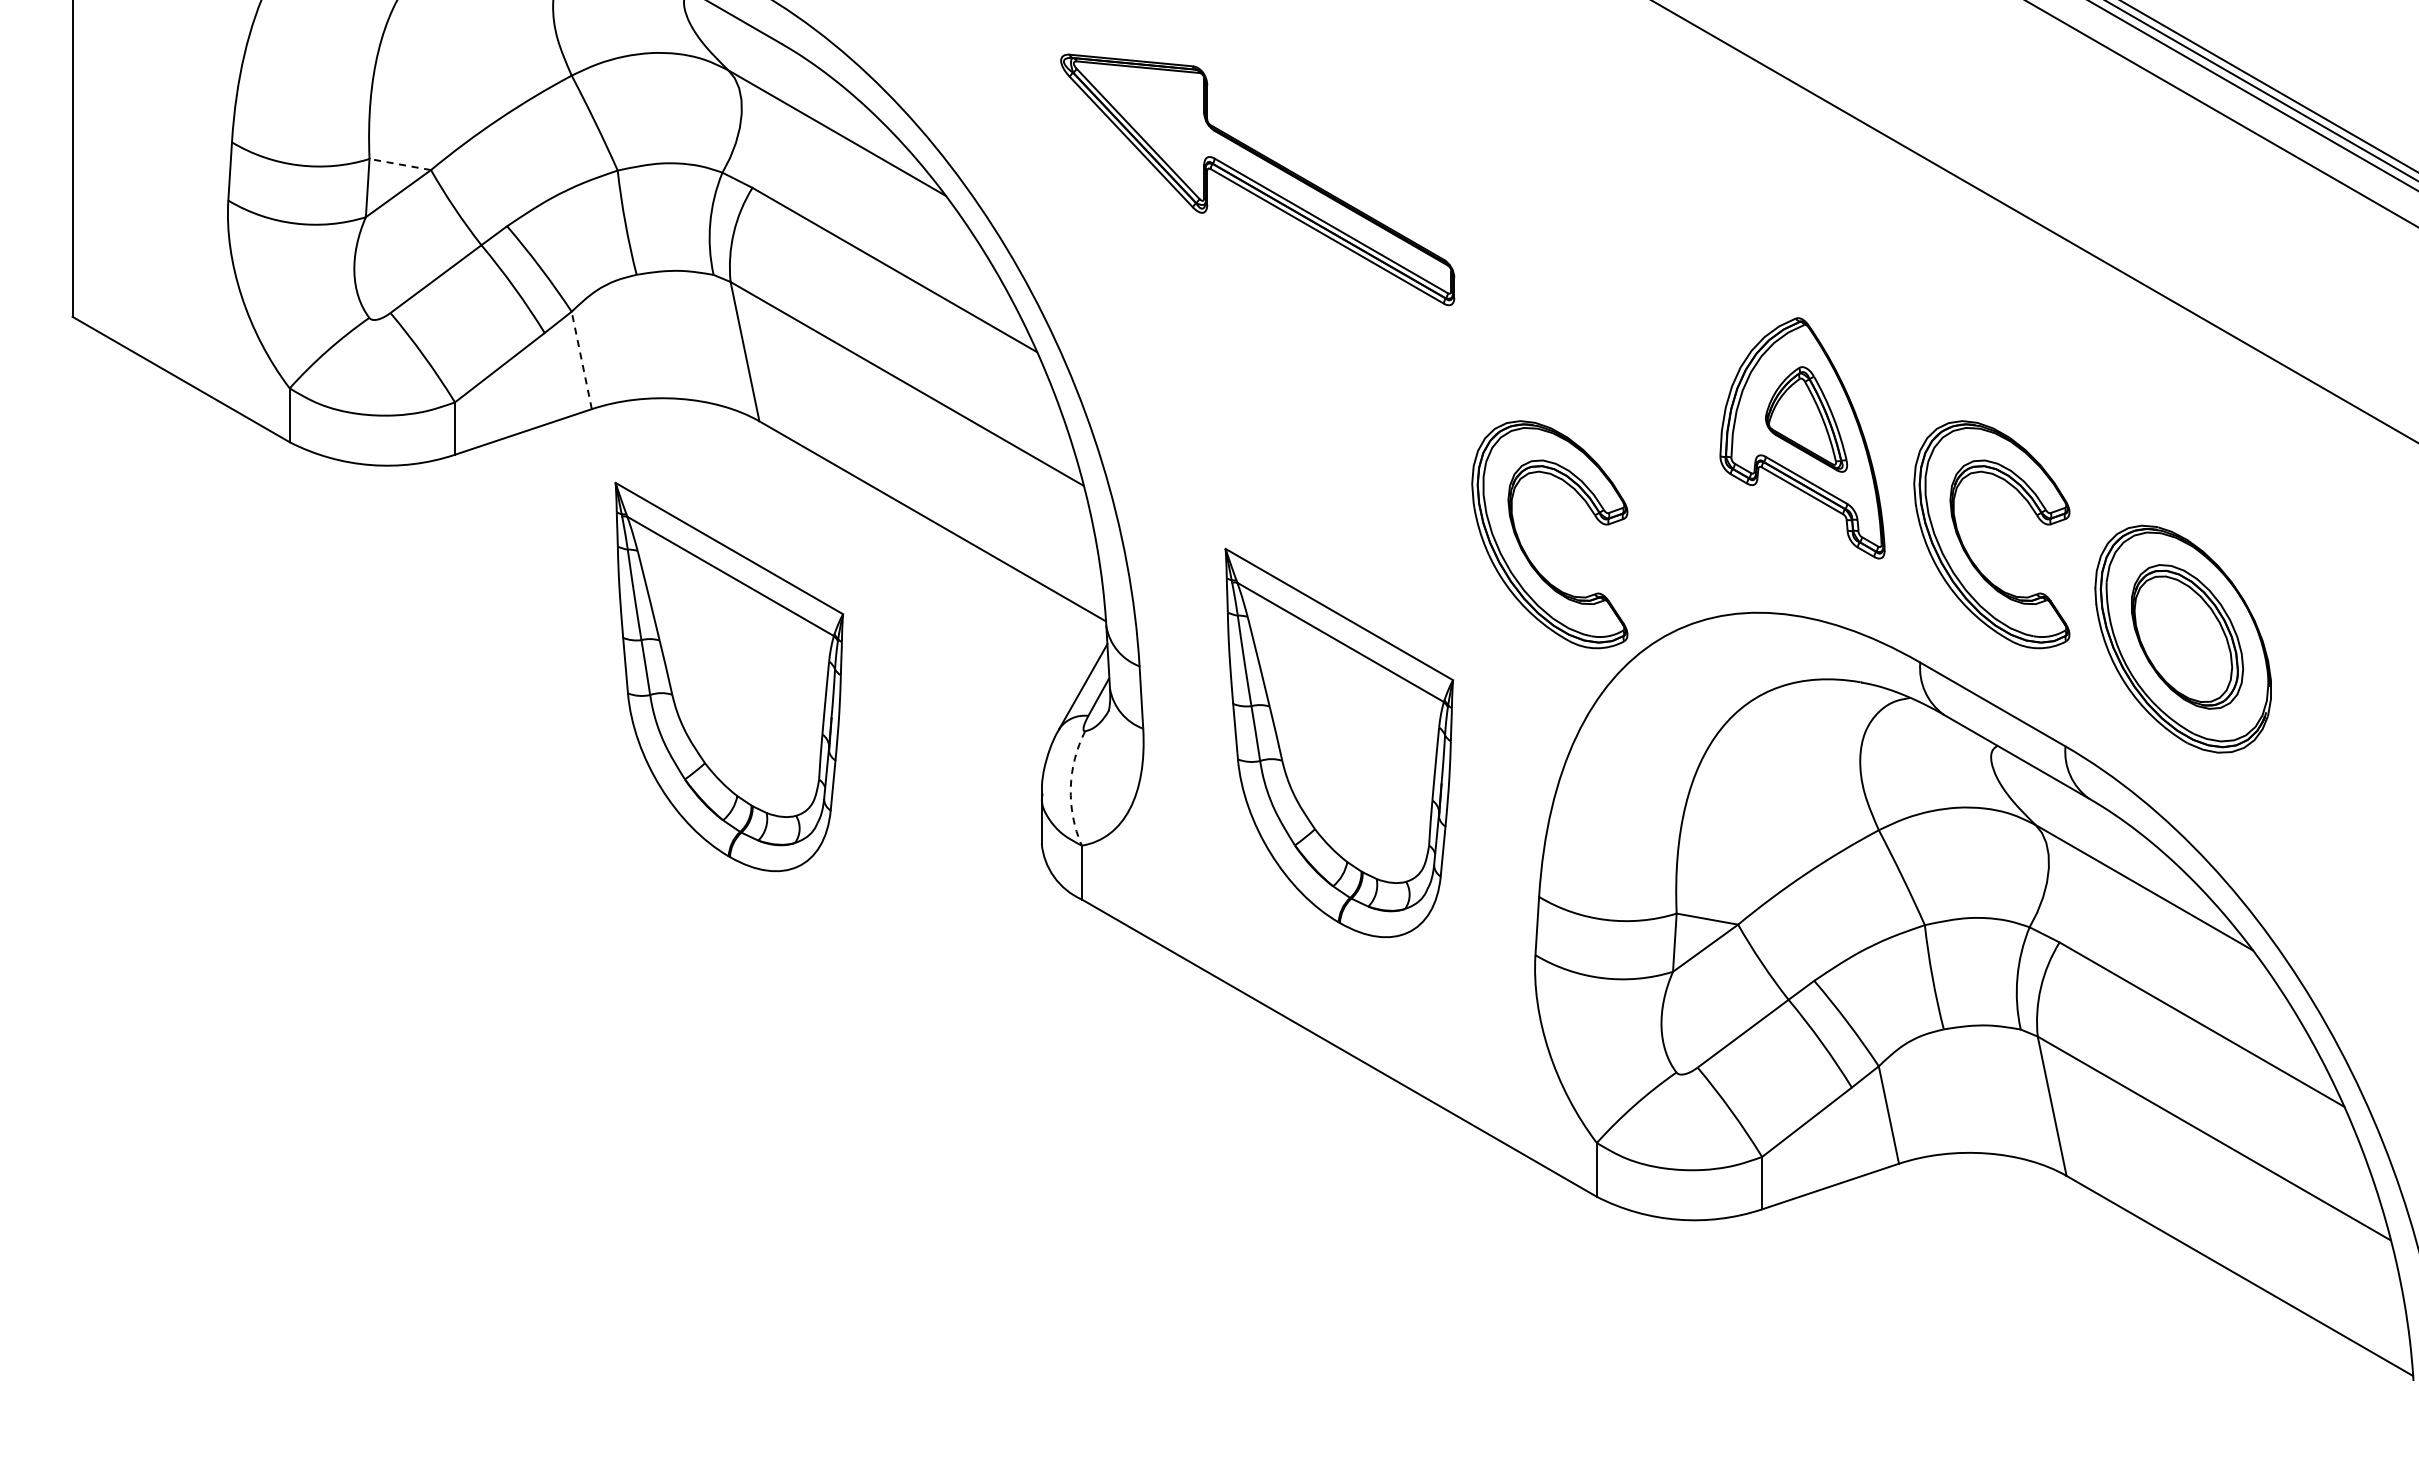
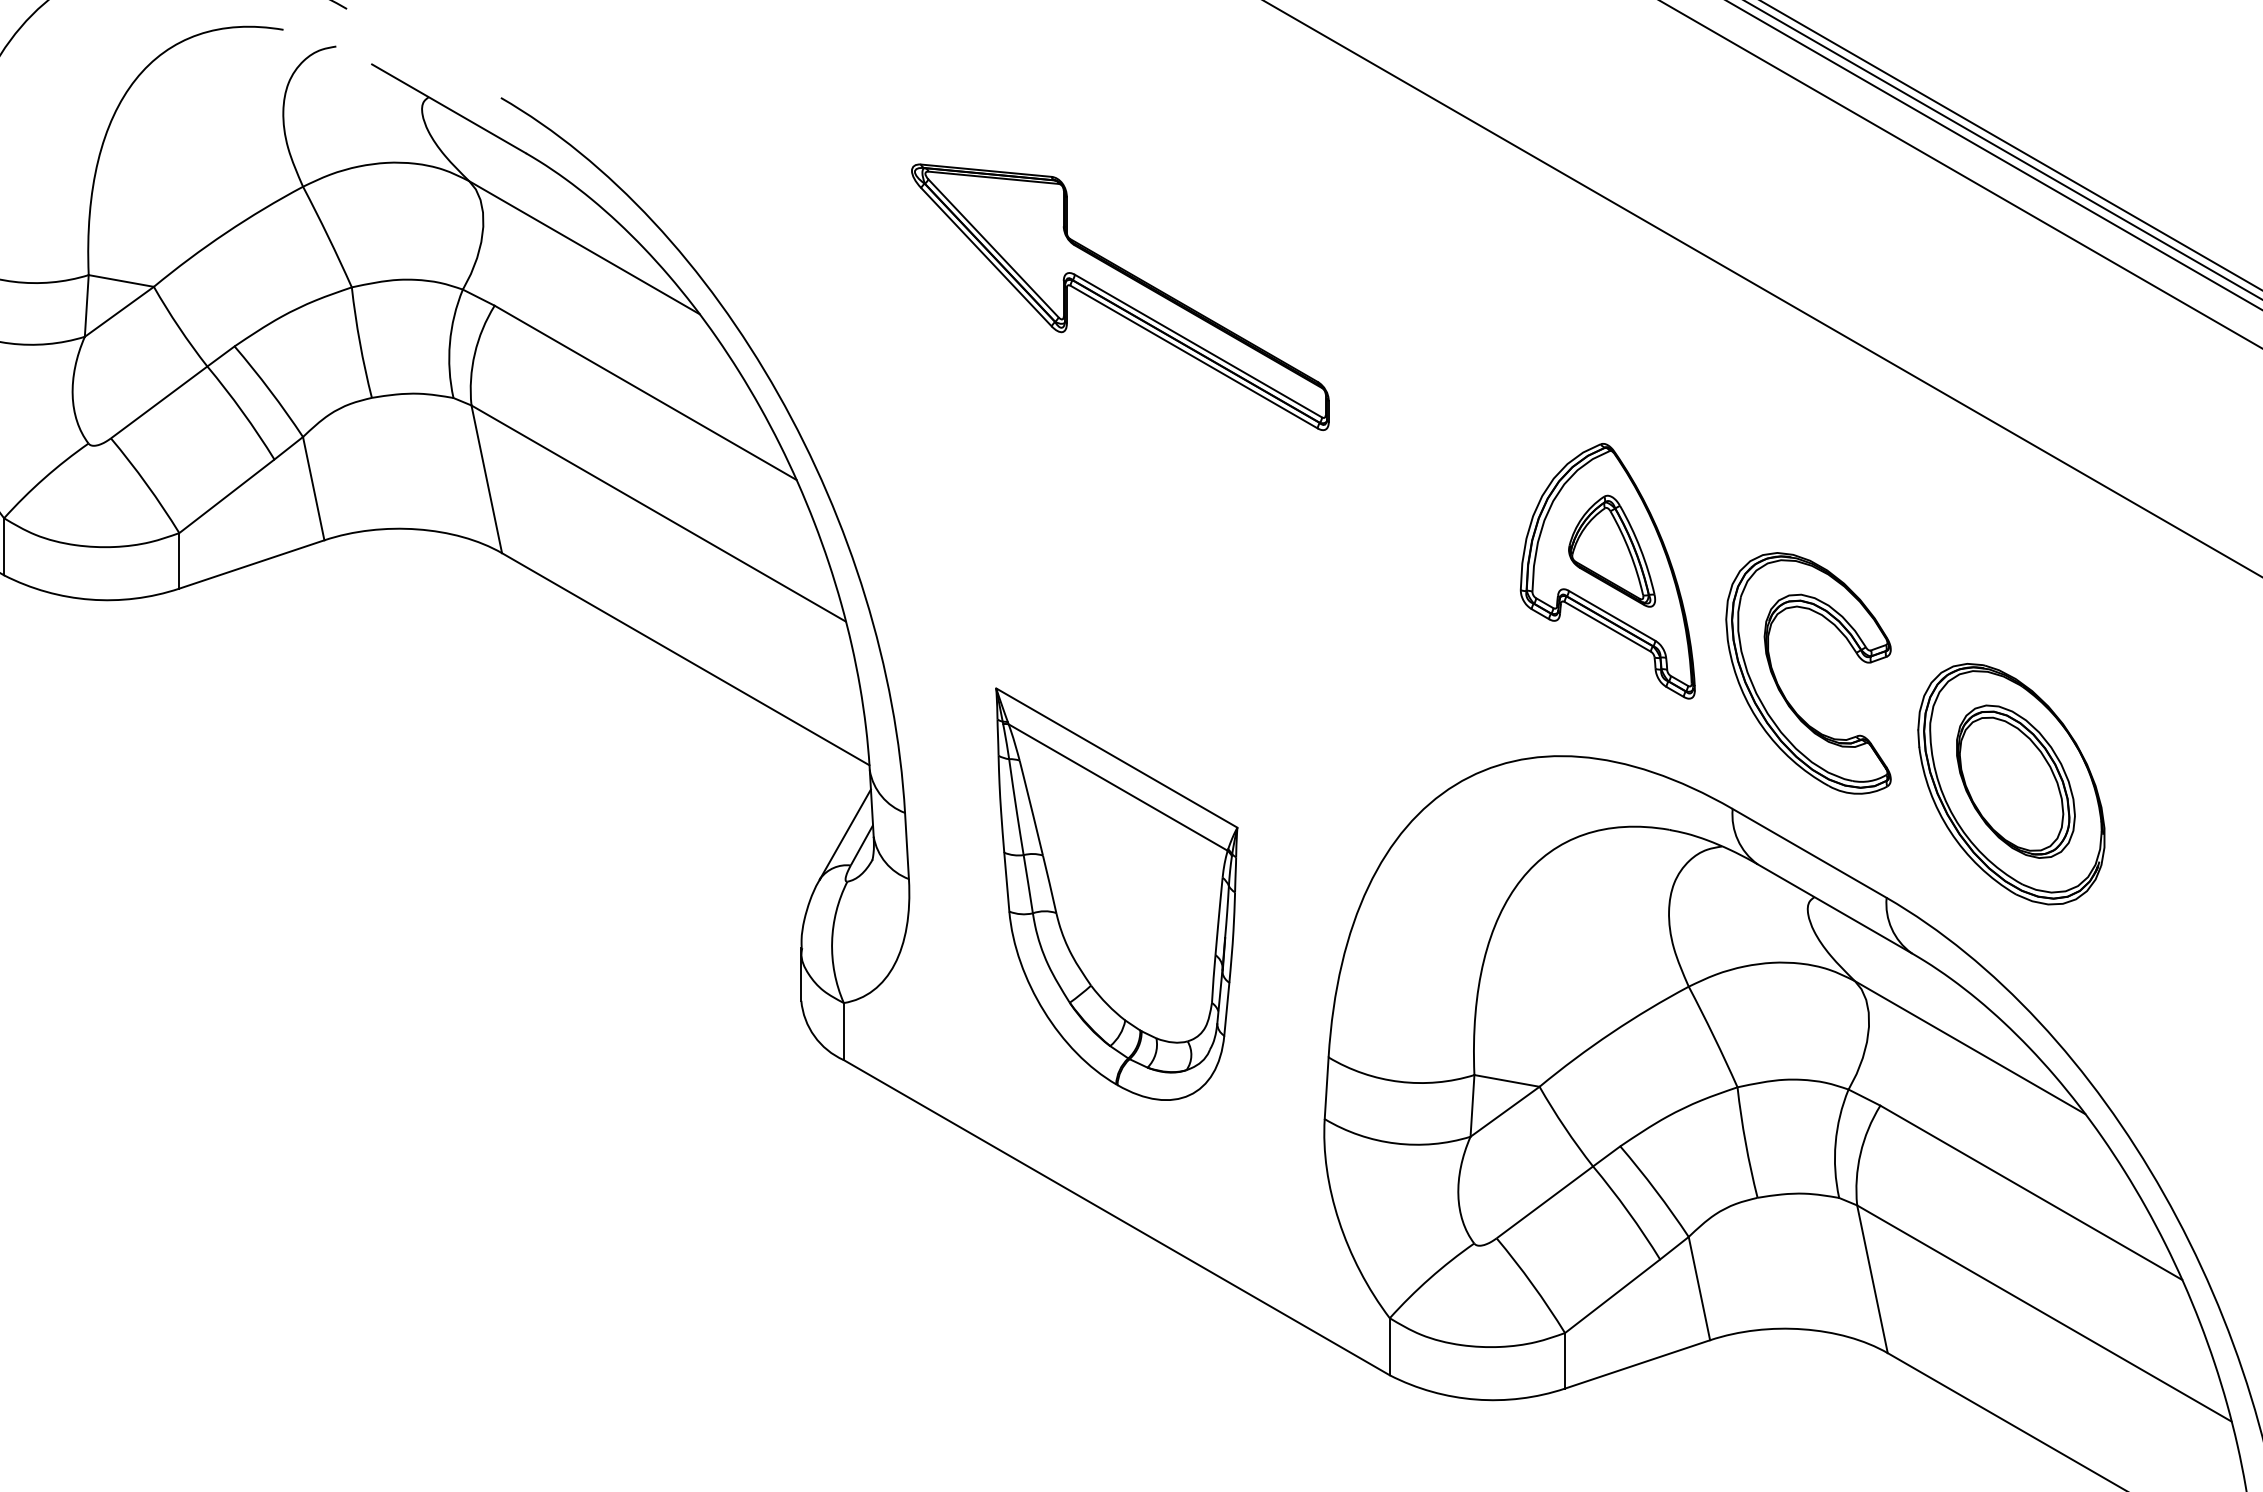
line: (399, 164) -> (120, 280), dashed -> solid
part: (1257, 179) -> (1120, 296), moved
line: (581, 360) -> (313, 488), dashed -> solid
part: (1523, 547) -> (1312, 686), removed
part: (729, 676) -> (470, 823), removed
arc: (1070, 788) -> (831, 942), dashed -> solid

